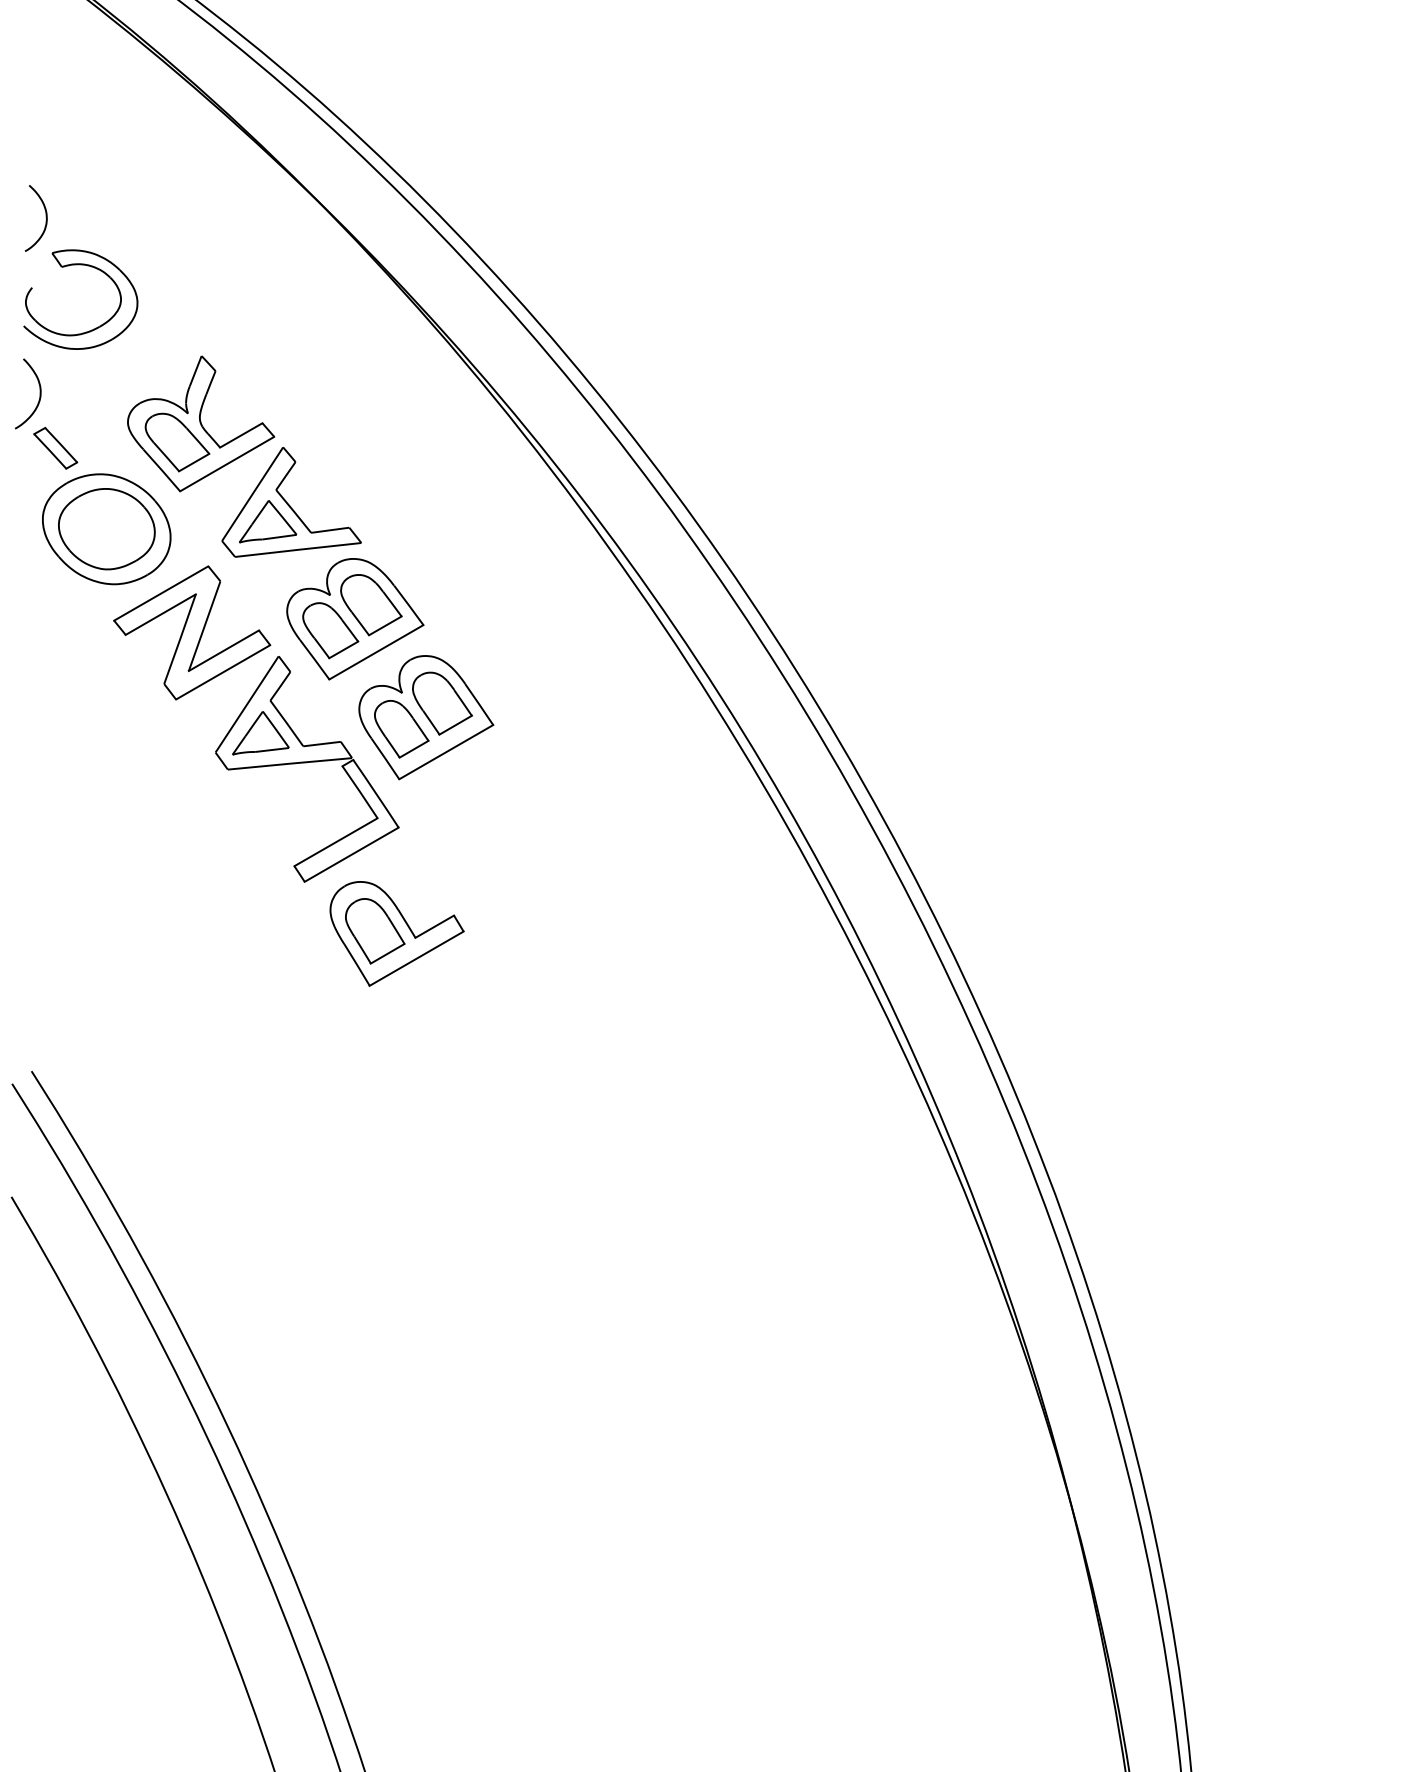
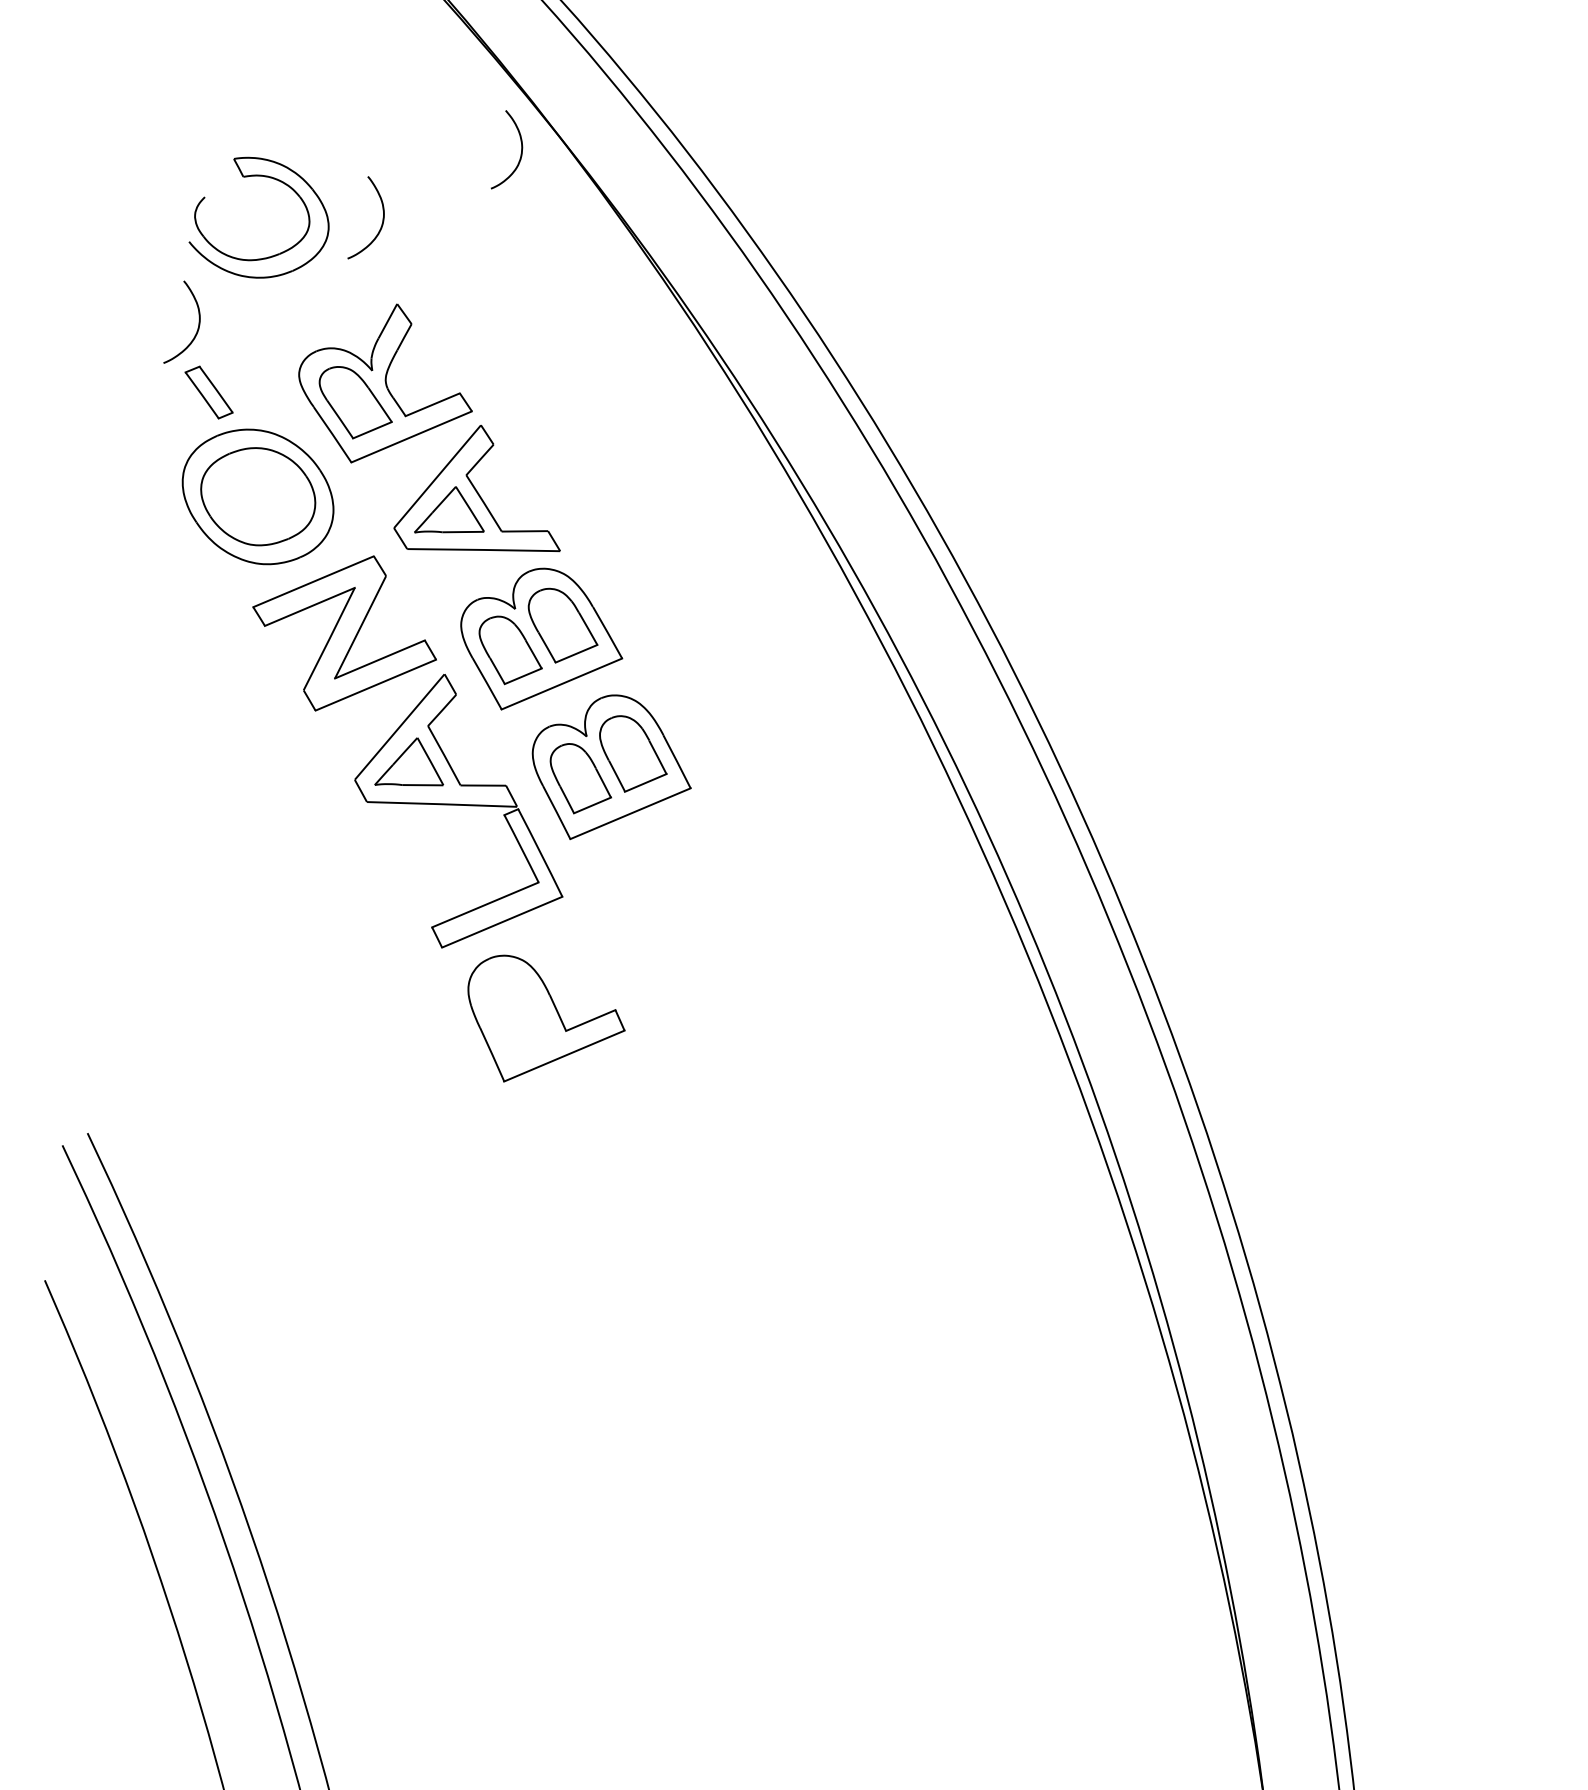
curve: (45, 217) -> (520, 151), moved
curve: (180, 288) -> (381, 220), added
part: (375, 931) -> (519, 1017), removed

